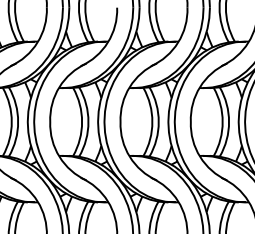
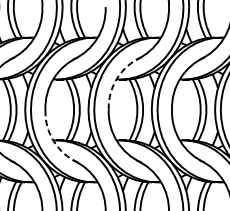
arc: (129, 87) -> (116, 78), solid -> dashed
arc: (59, 156) -> (53, 141), solid -> dashed

